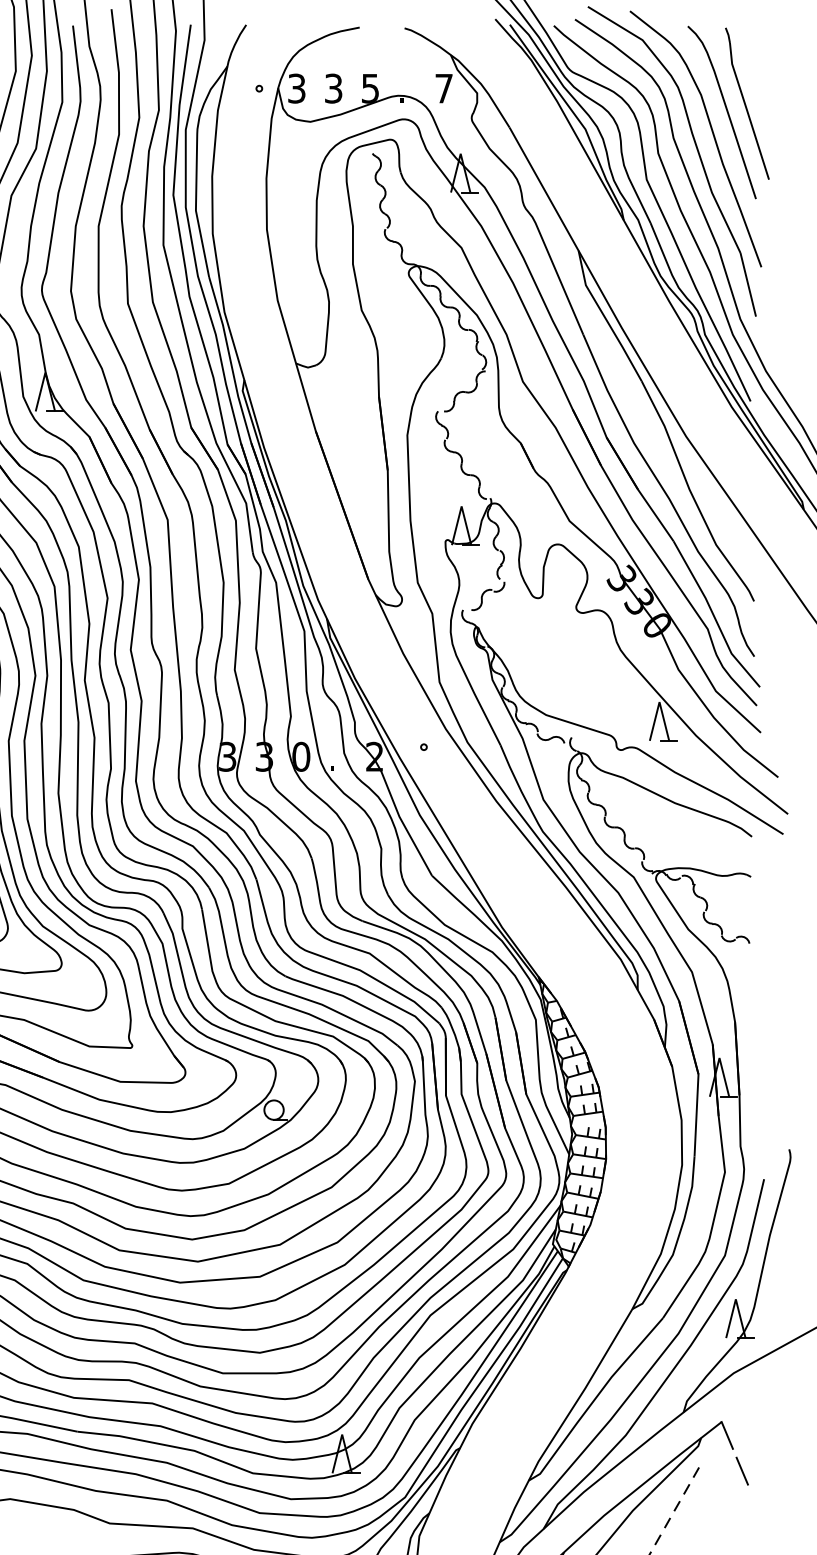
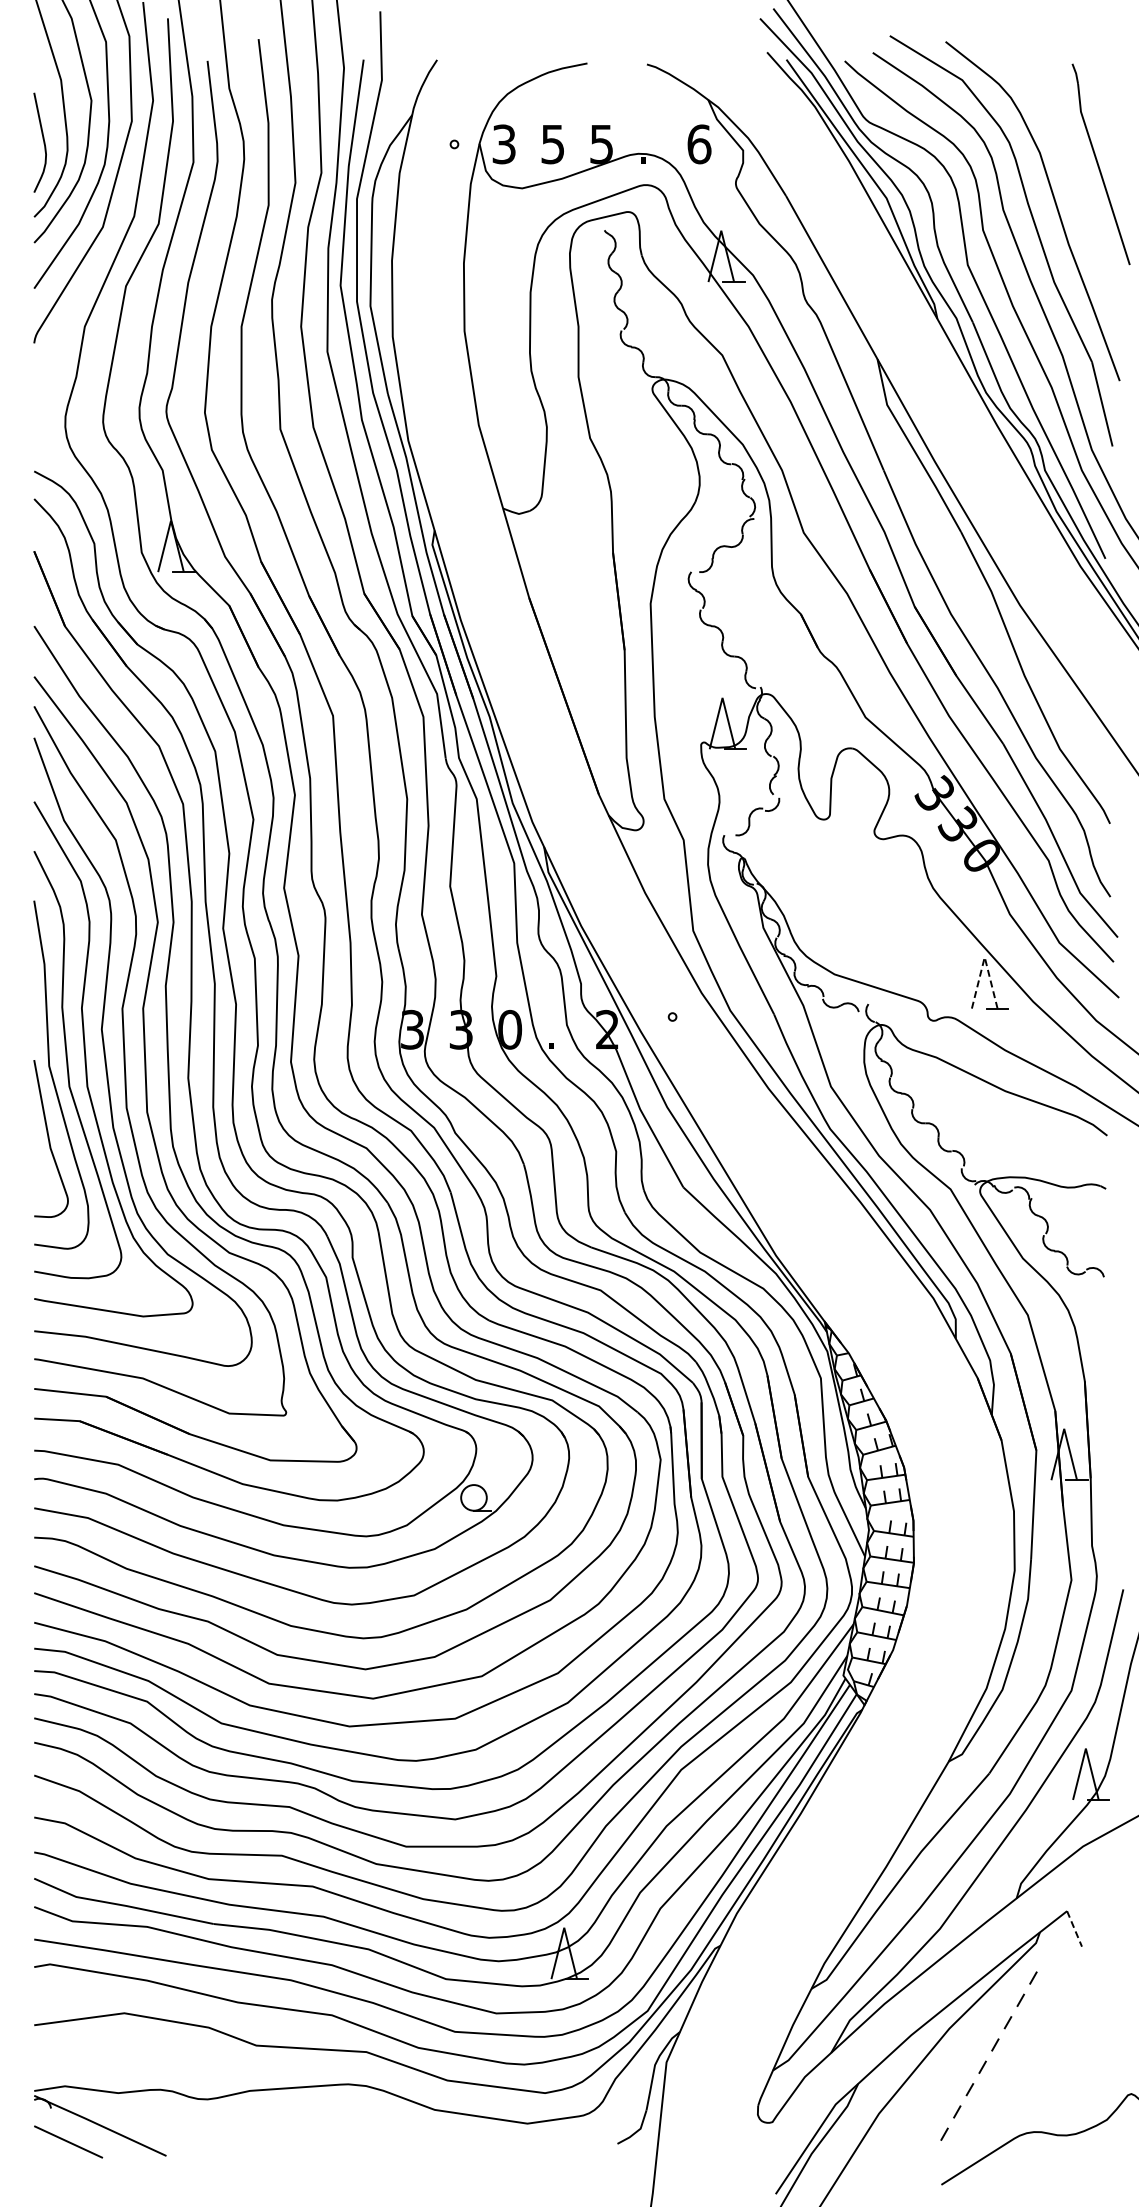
text: (334, 87) -> (553, 143), 3 -> 5
text: (444, 88) -> (699, 144), 7 -> 6
curve: (726, 111) -> (1073, 174), removed
line: (659, 702) -> (984, 957), solid -> dashed
line: (727, 1435) -> (1074, 1929), solid -> dashed
line: (741, 1471) -> (1093, 1976), removed

